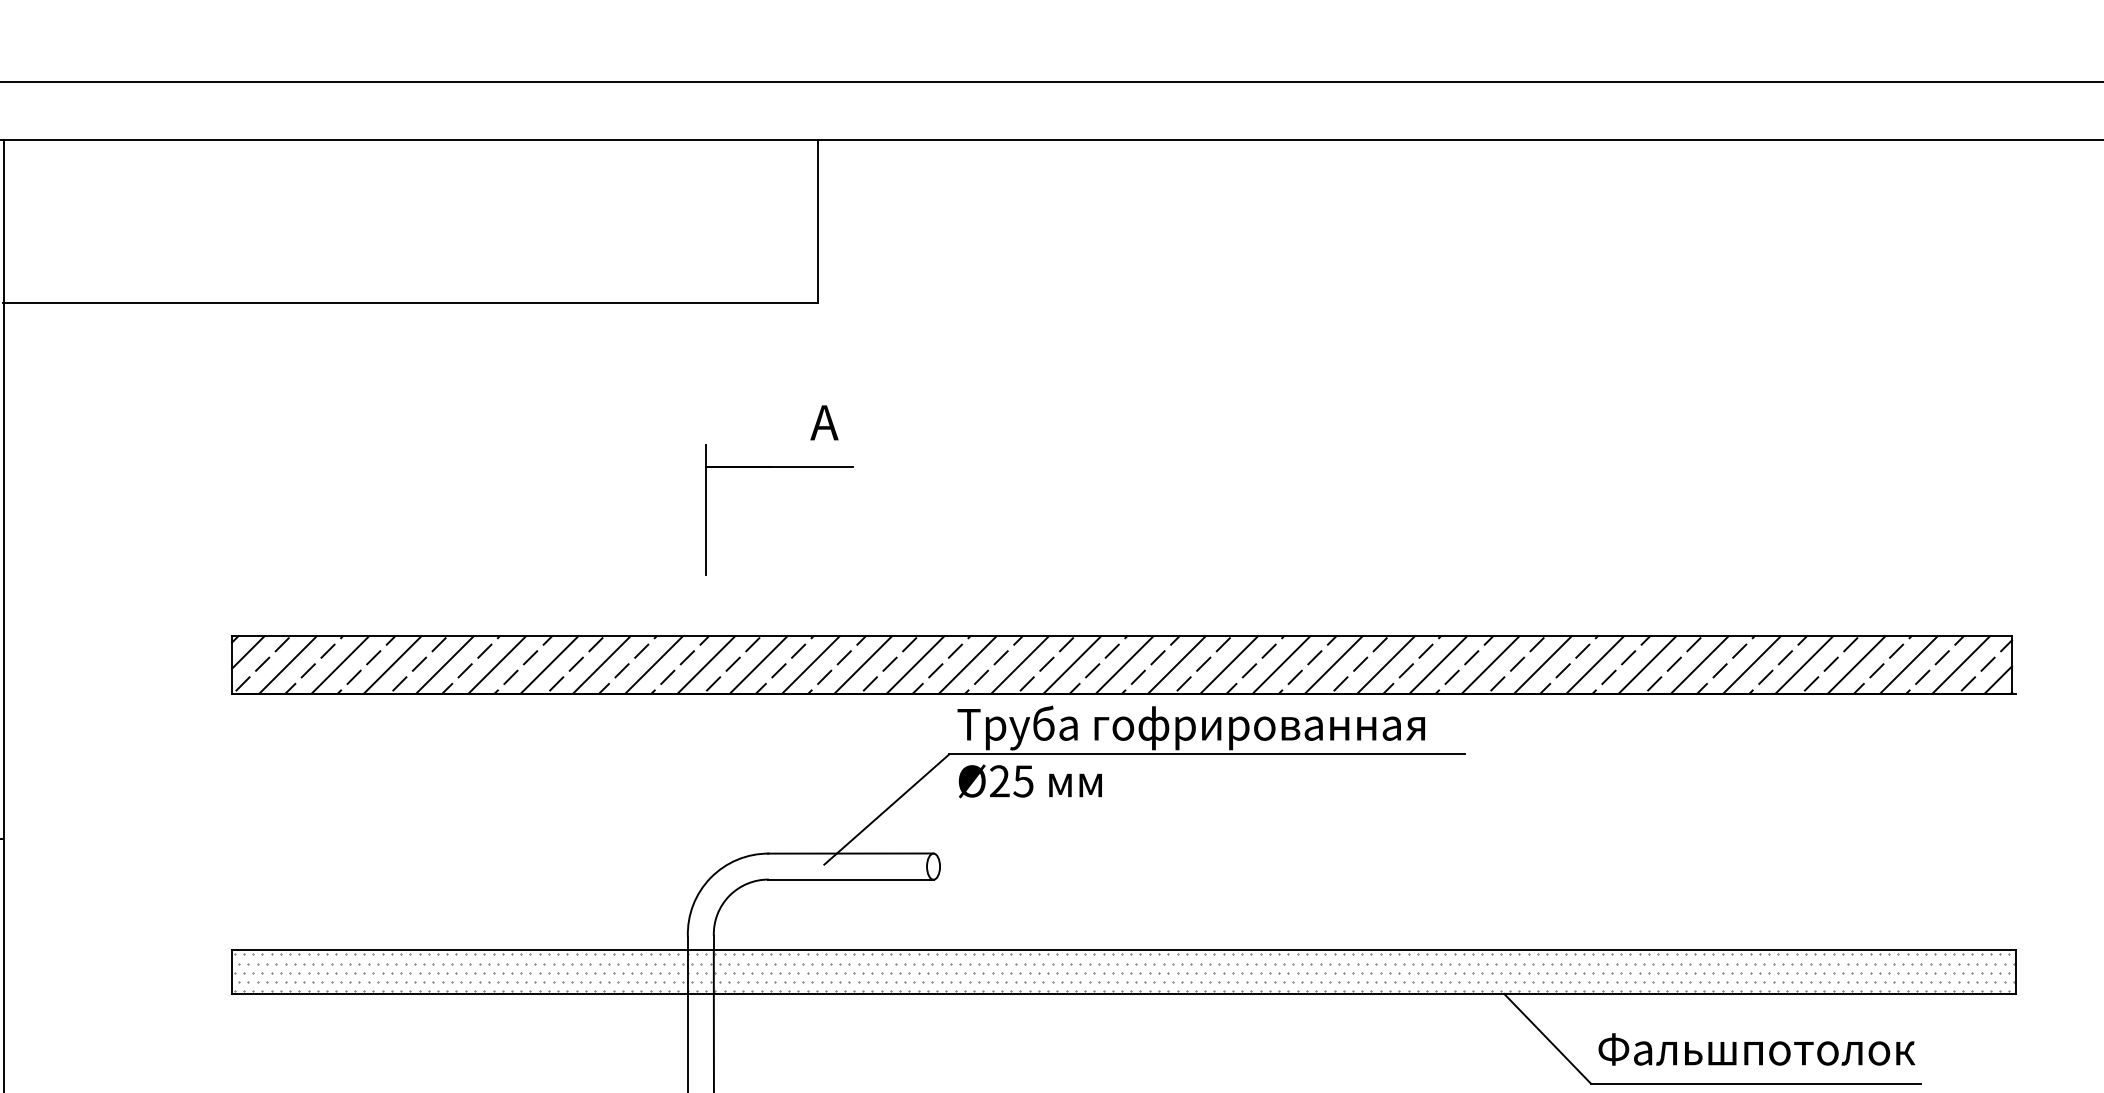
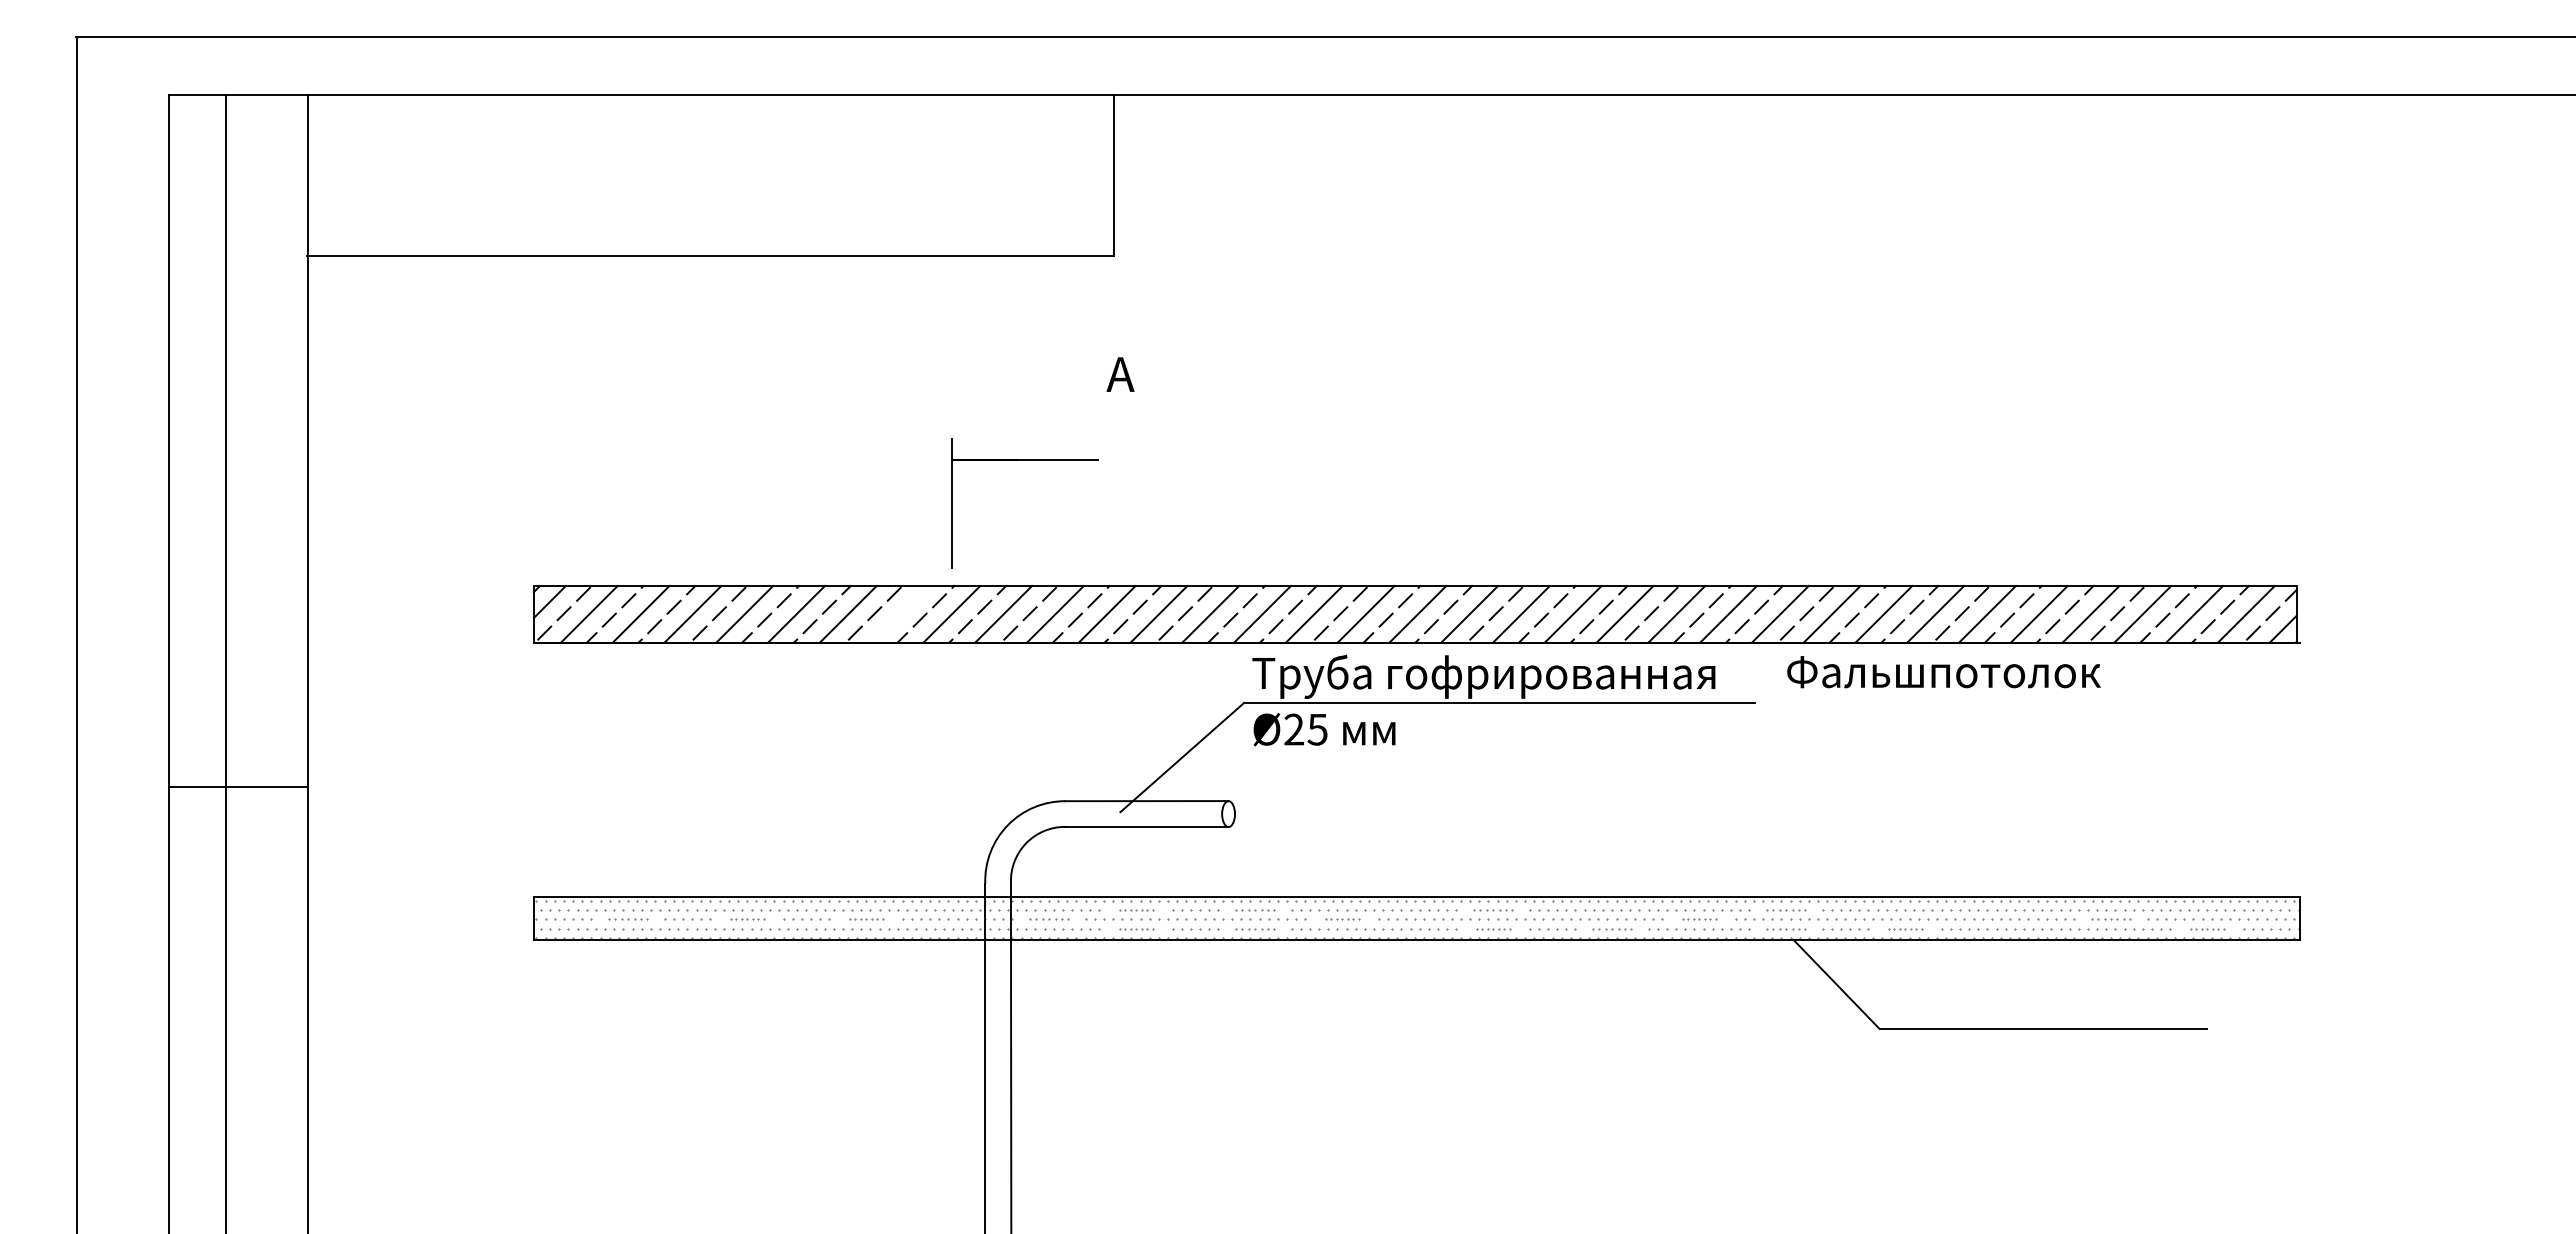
part: (778, 467) -> (1024, 460), moved
line: (601, 664) -> (899, 613), removed
part: (840, 963) -> (1136, 910), size x0.6
part: (960, 963) -> (1255, 910), size x0.7
part: (1201, 963) -> (1493, 910), size x0.7
part: (1496, 963) -> (1786, 910), size x0.7
part: (327, 973) -> (628, 919), size x0.7
part: (447, 973) -> (747, 919), size x0.6
part: (567, 973) -> (866, 919), size x0.6
part: (752, 973) -> (1049, 919), size x0.7
part: (1048, 973) -> (1342, 919), size x0.6
part: (1409, 973) -> (1699, 919), size x0.6
part: (1825, 973) -> (2111, 919), size x0.7
part: (840, 983) -> (1136, 929), size x0.6
part: (960, 983) -> (1255, 929), size x0.7
part: (1201, 983) -> (1493, 929), size x0.6
part: (1321, 983) -> (1612, 929), size x0.7
part: (1496, 983) -> (1786, 929), size x0.7
part: (1617, 983) -> (1905, 929), size x0.6
part: (1921, 983) -> (2207, 929), size x0.6
text: (1756, 1049) -> (1943, 672), moved

